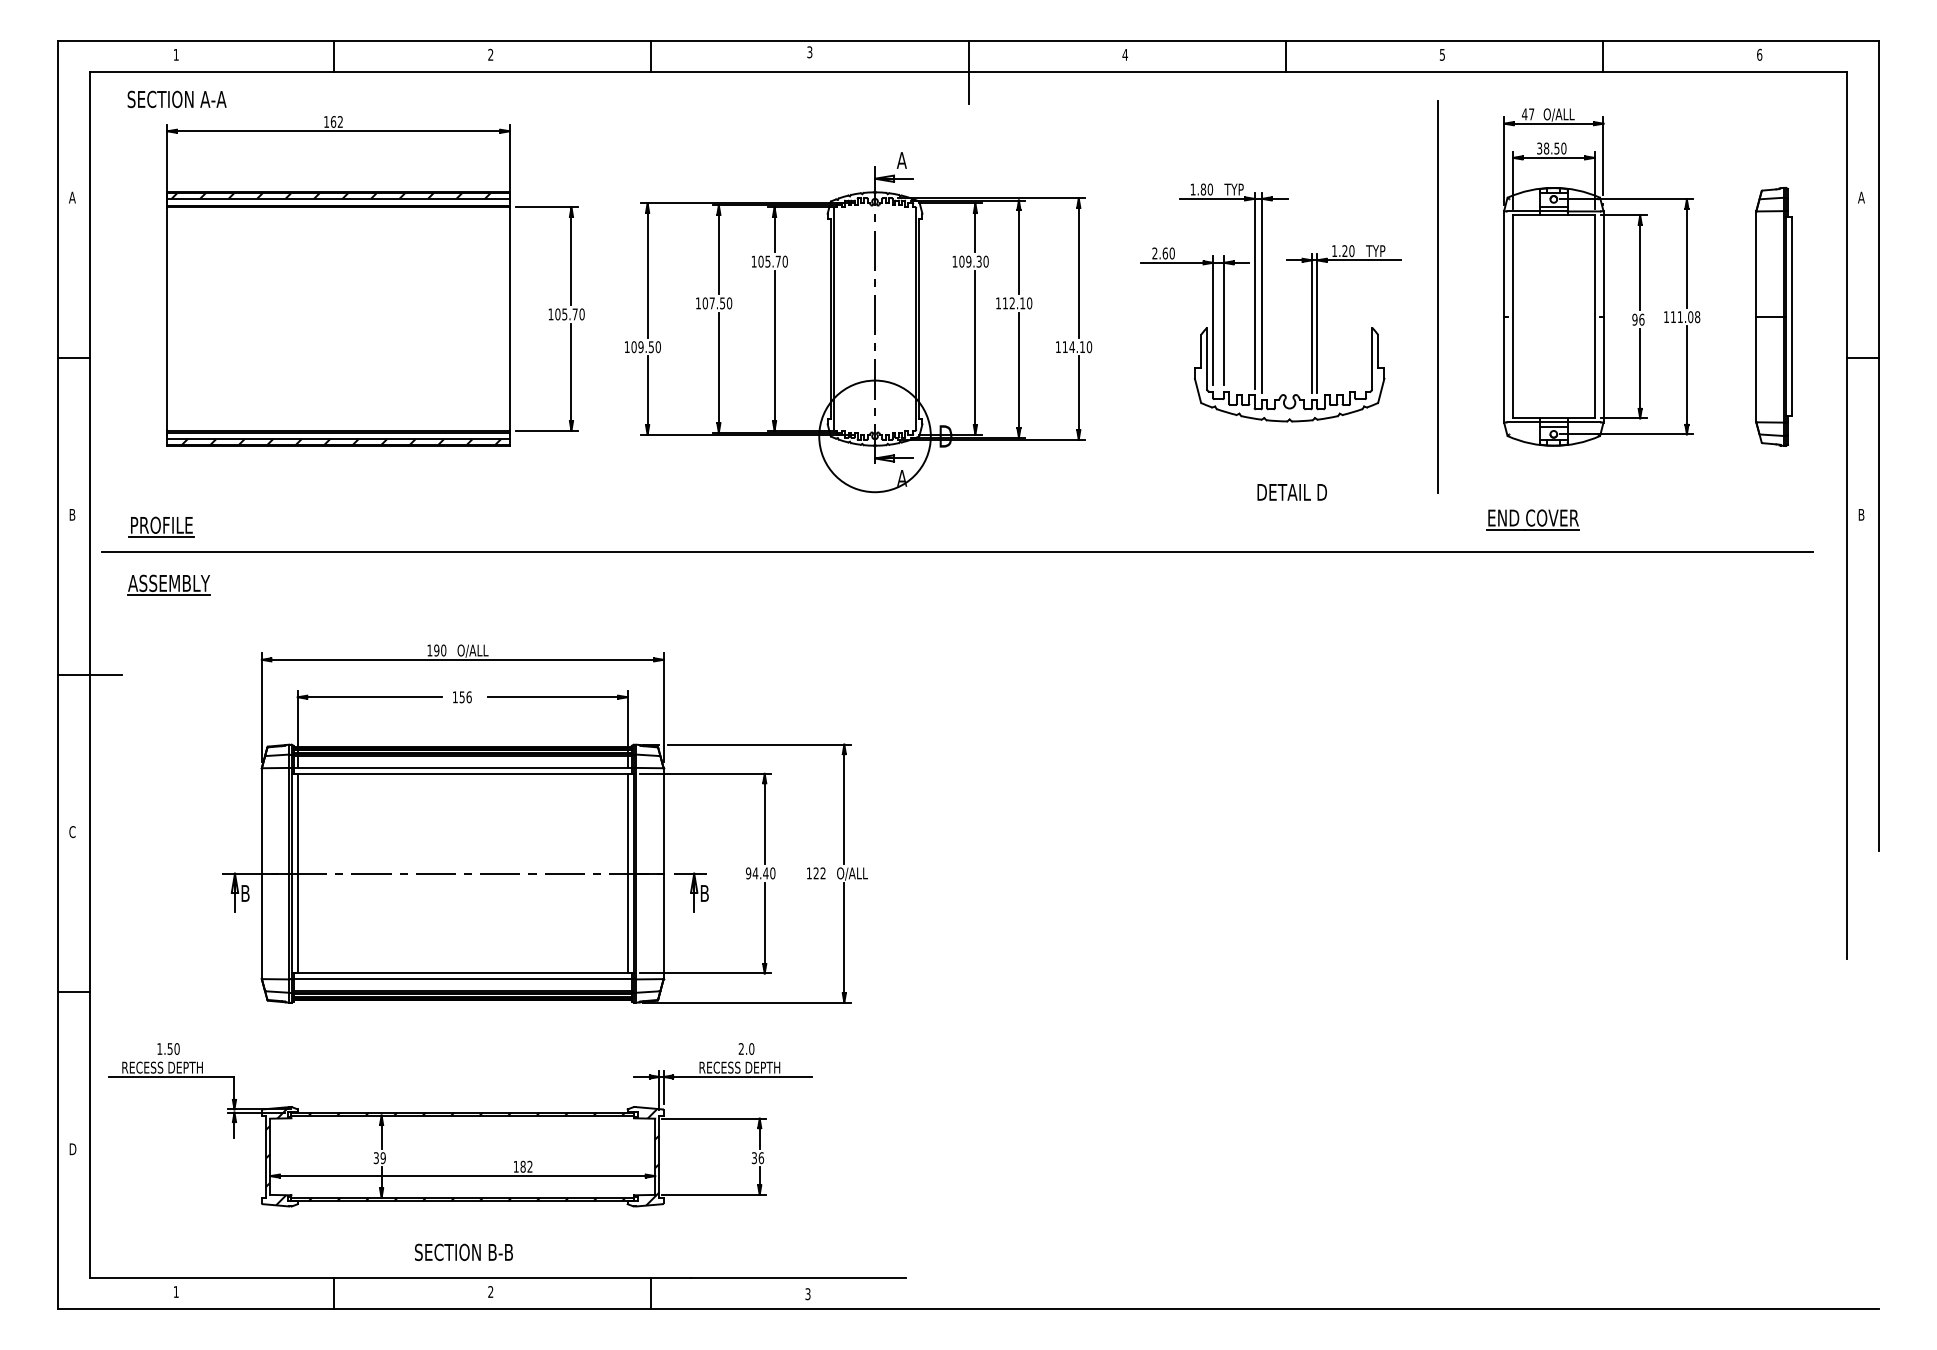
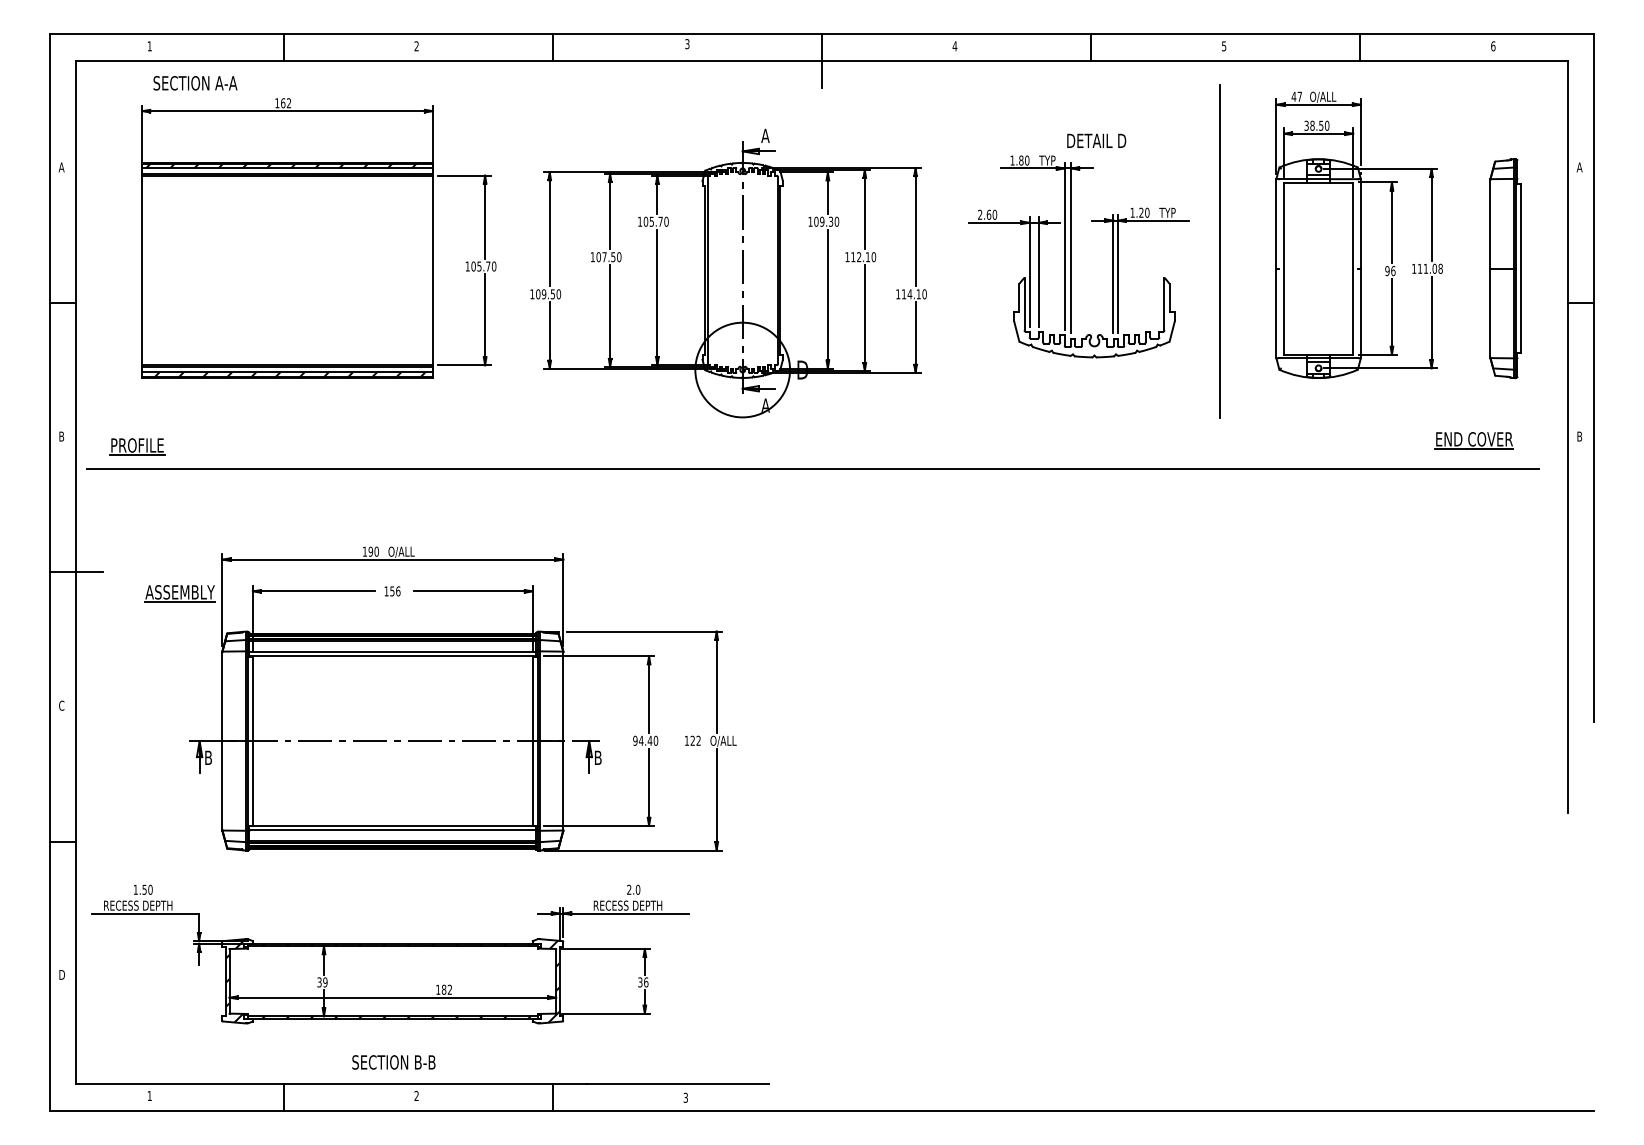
text: (176, 99) -> (194, 83), moved
text: (1291, 492) -> (1096, 141), moved
part: (1532, 519) -> (1473, 440), moved
part: (168, 584) -> (179, 593), moved

